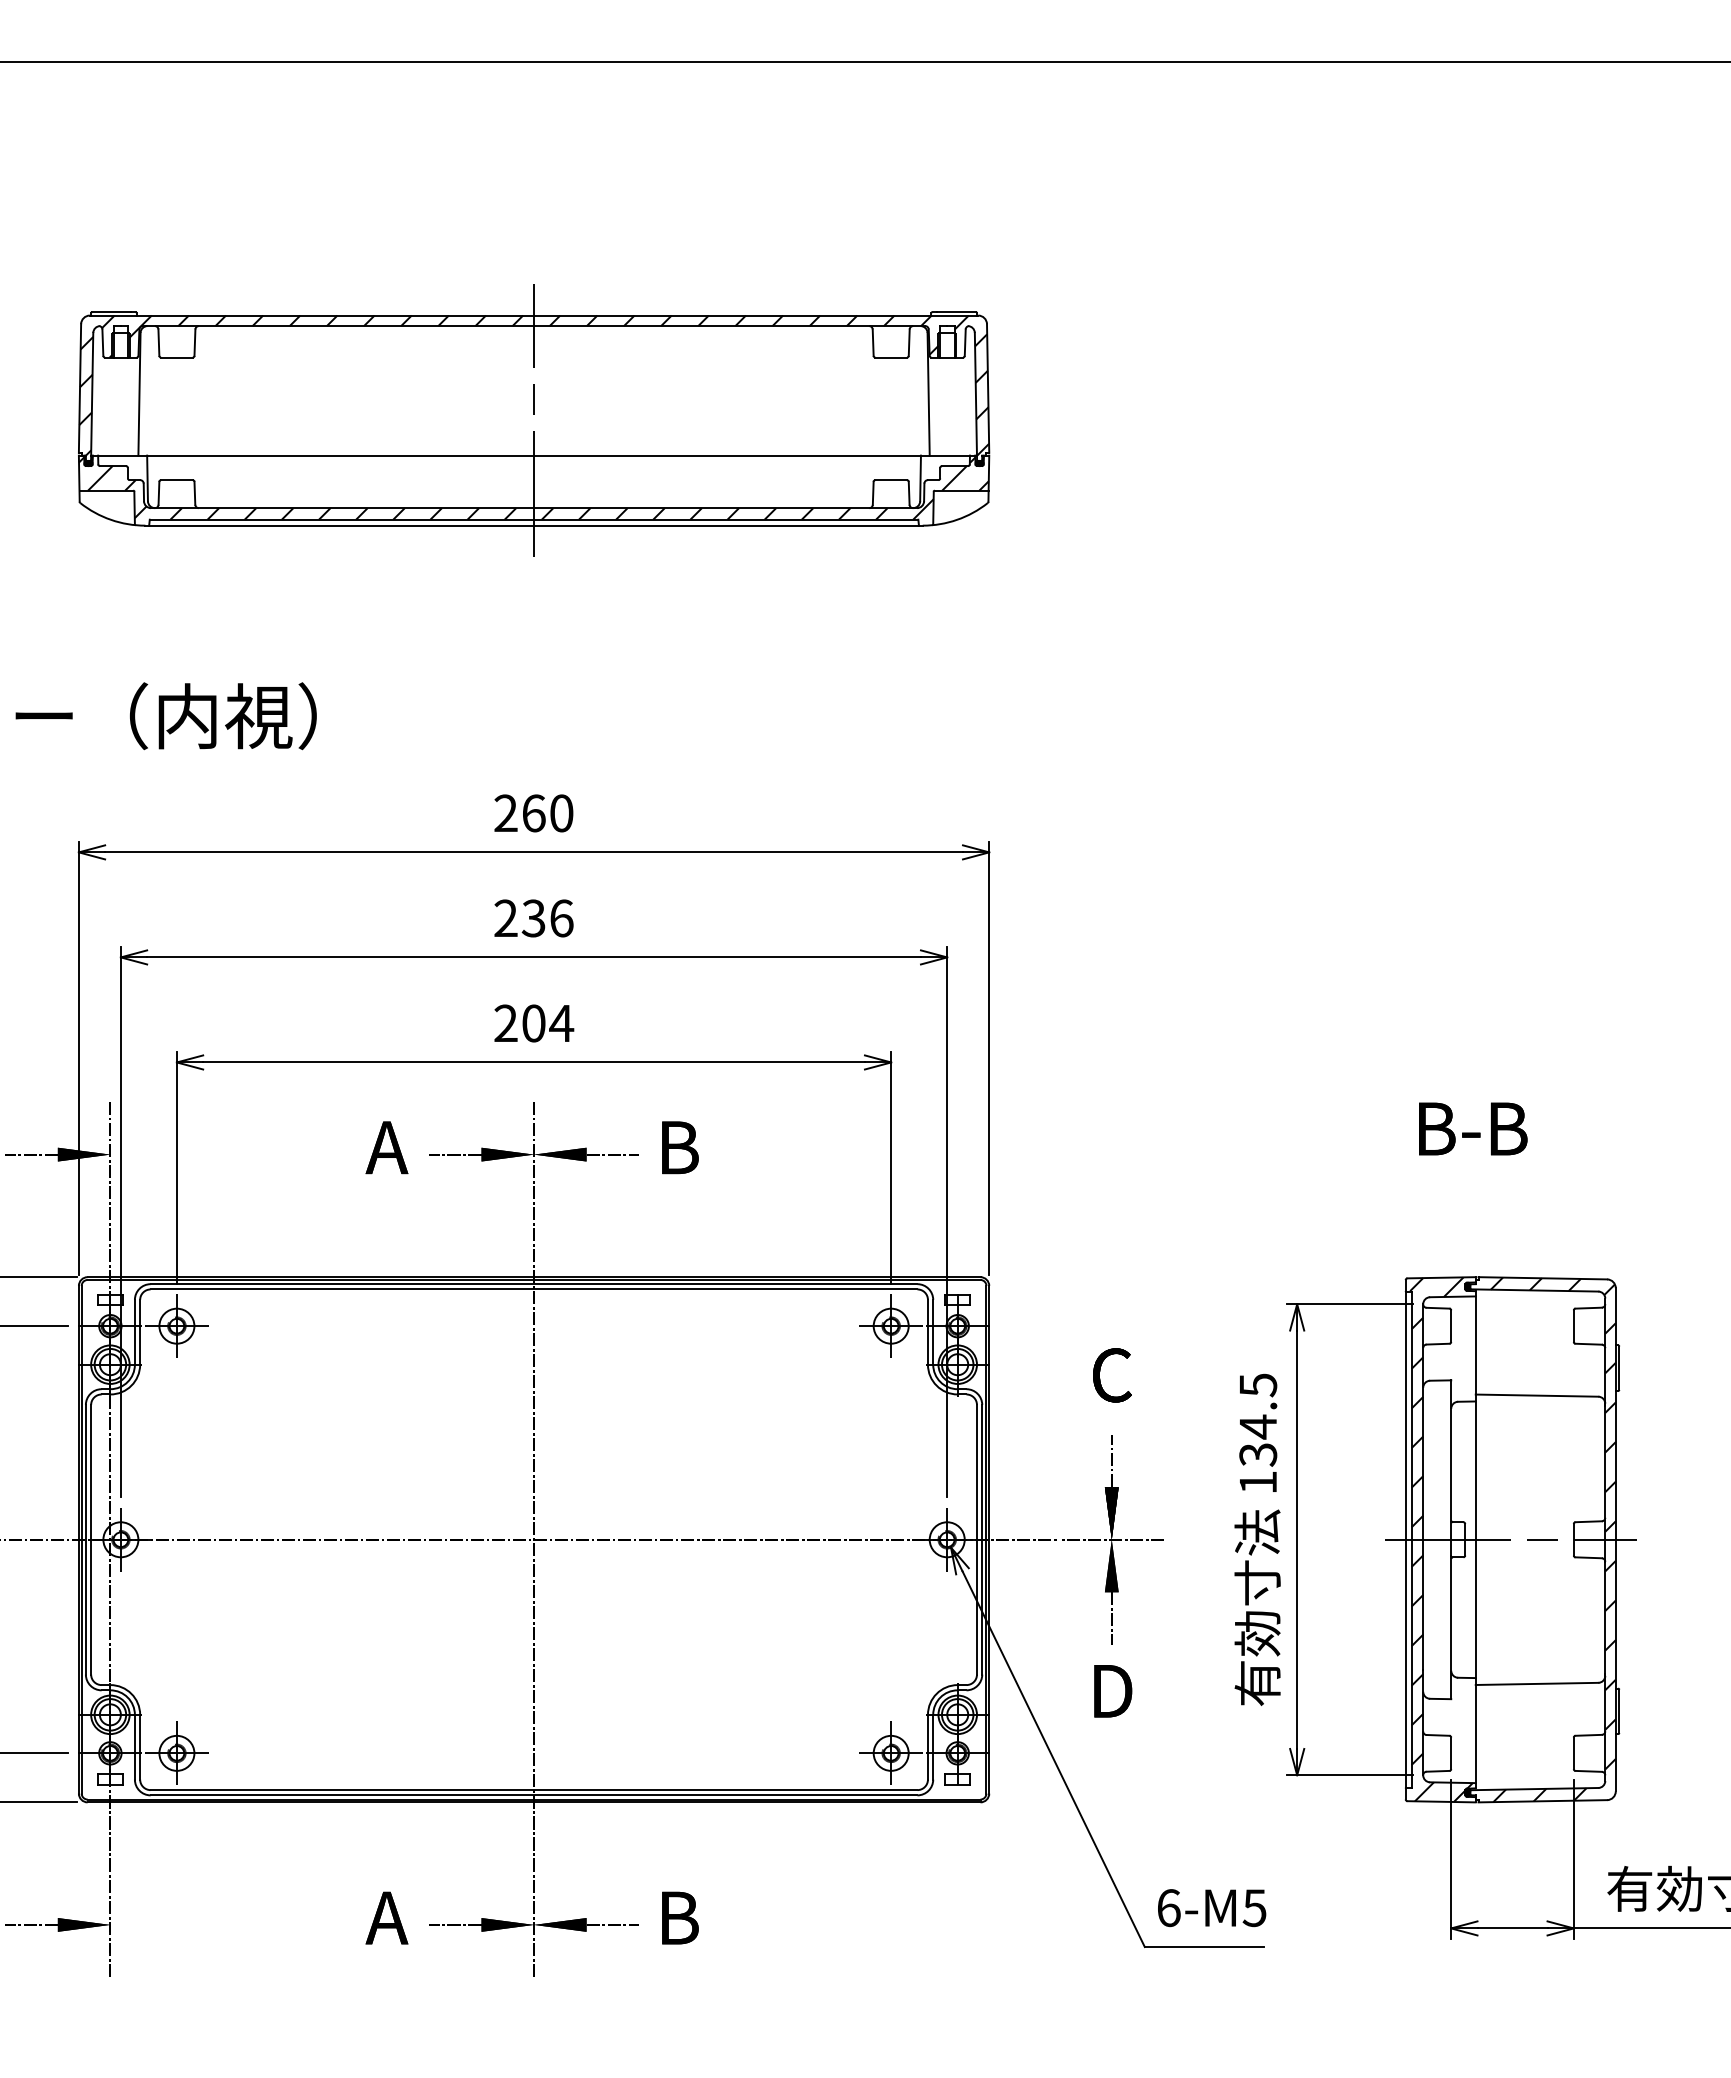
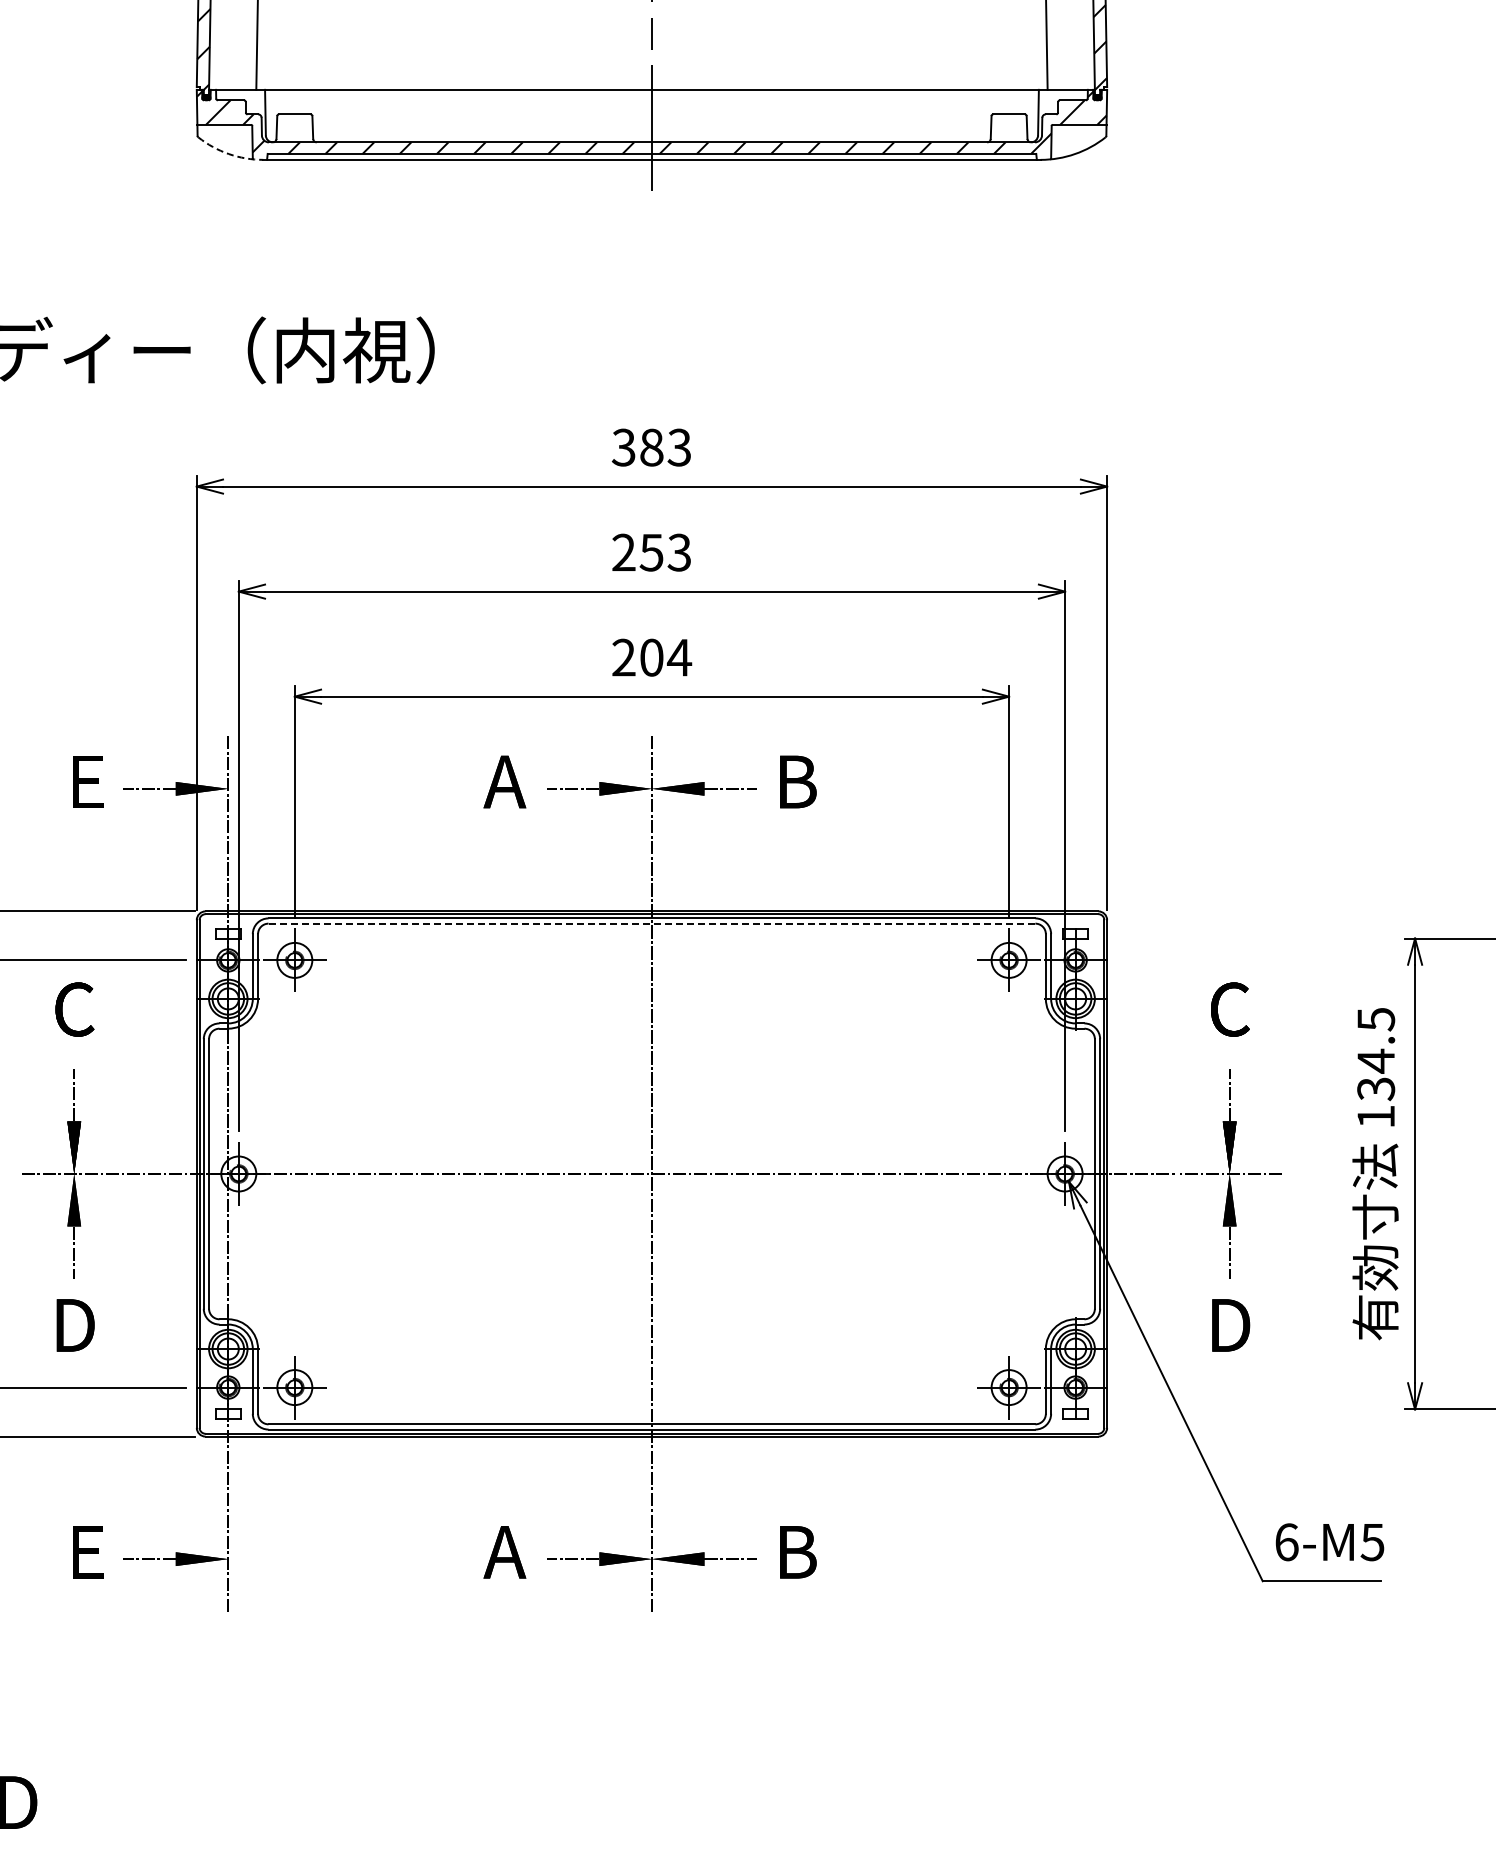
arc: (110, 519) -> (228, 153), solid -> dashed
text: (533, 813) -> (651, 447), 260 -> 383
text: (547, 918) -> (665, 552), 236 -> 253
line: (533, 1289) -> (651, 923), solid -> dashed

